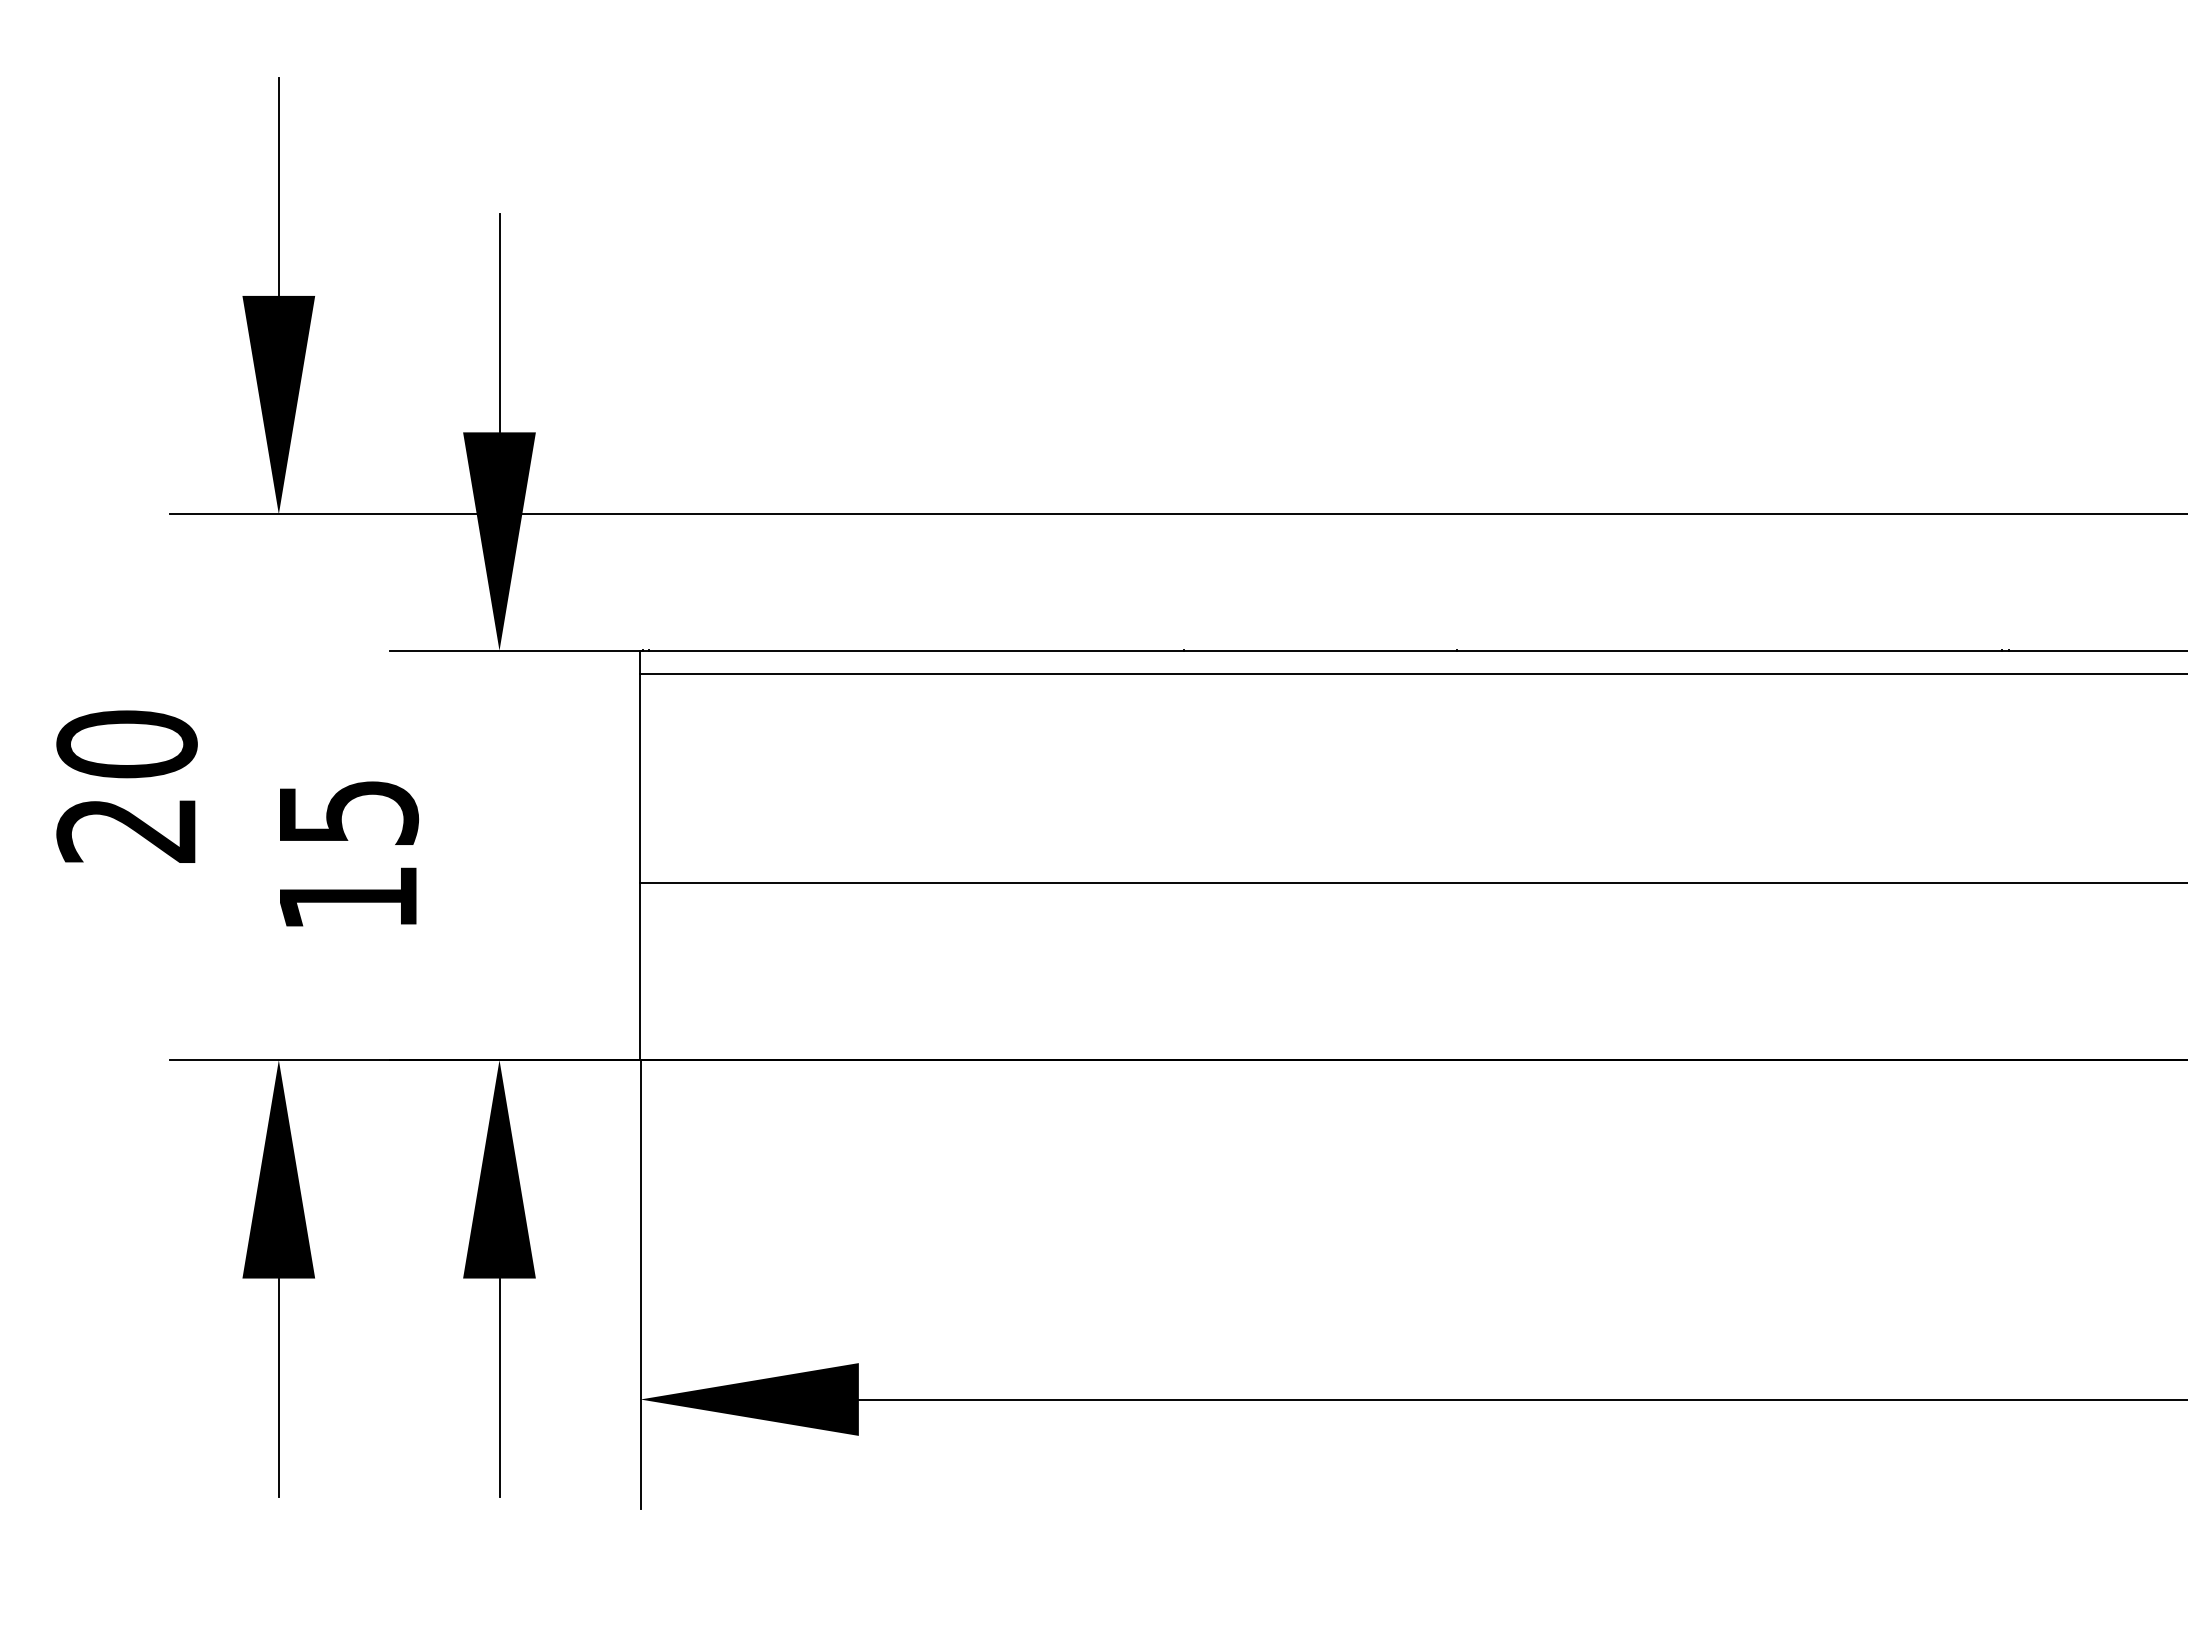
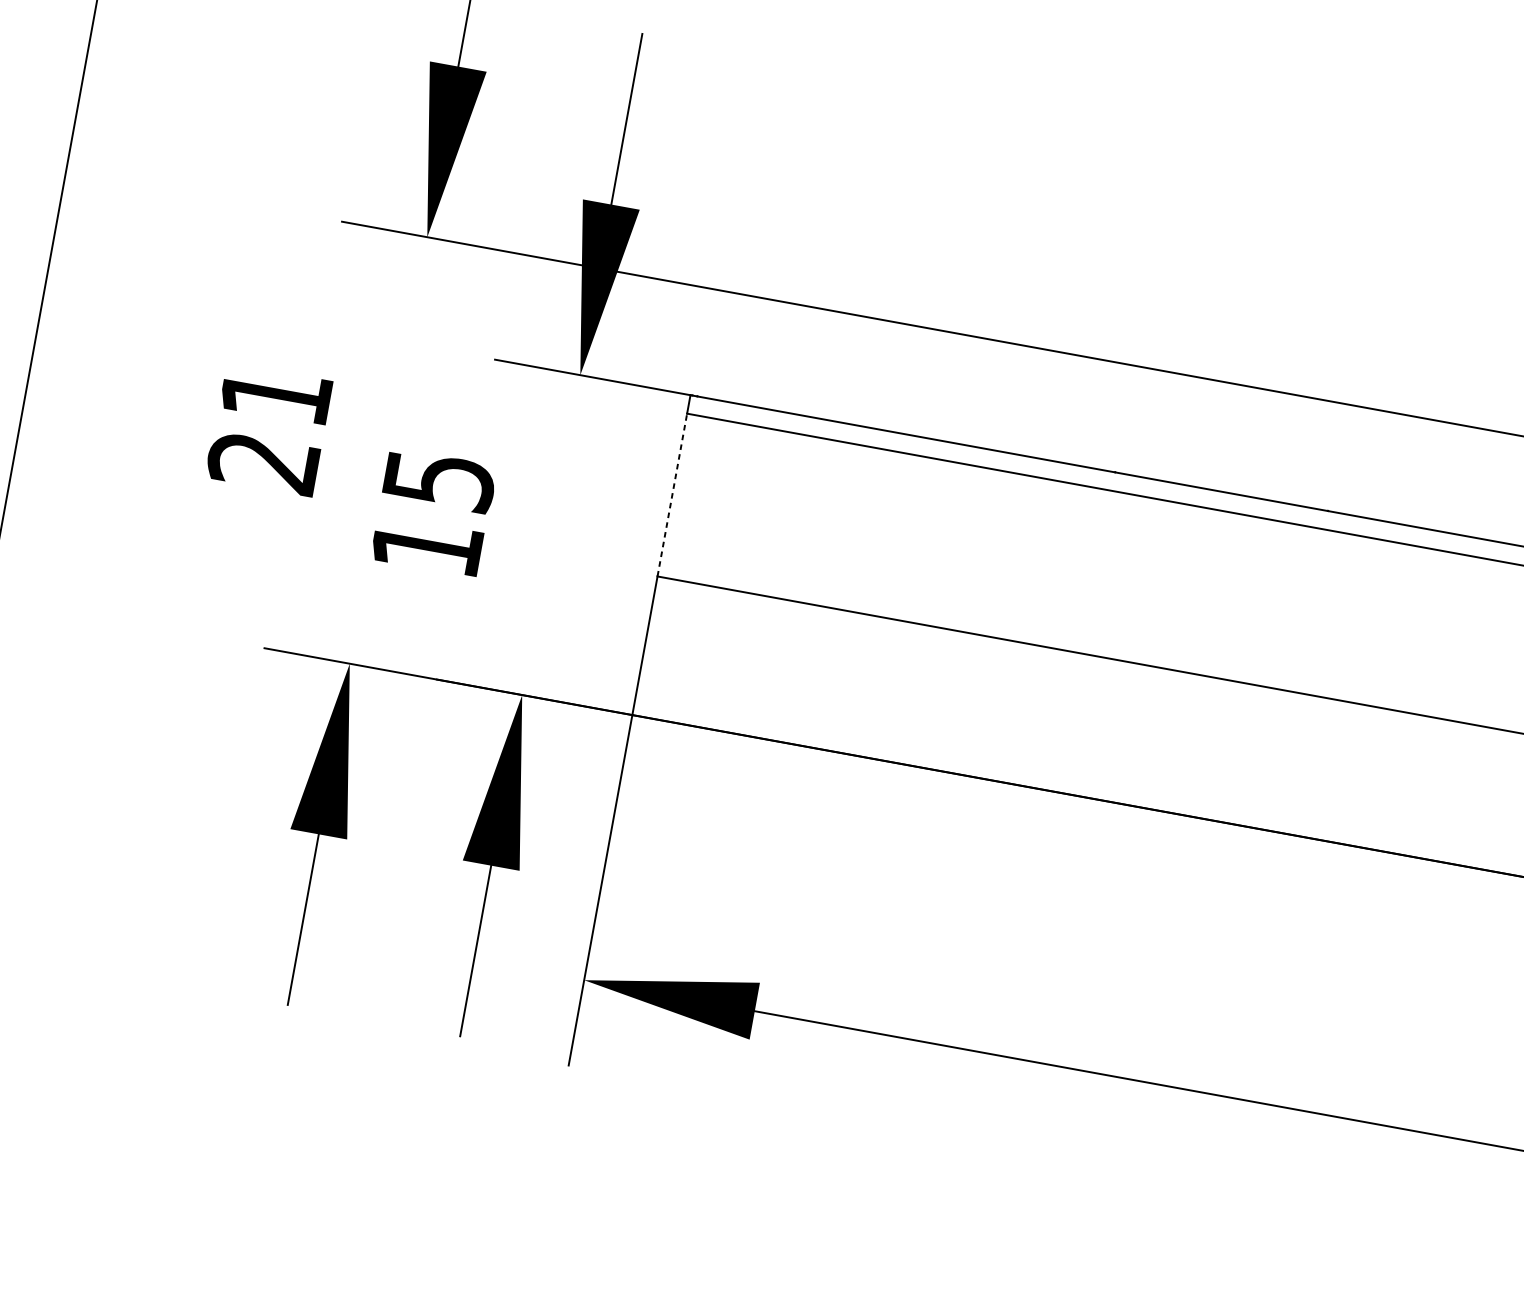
text: (126, 744) -> (275, 395), 20 -> 21
line: (640, 778) -> (672, 495), solid -> dashed

